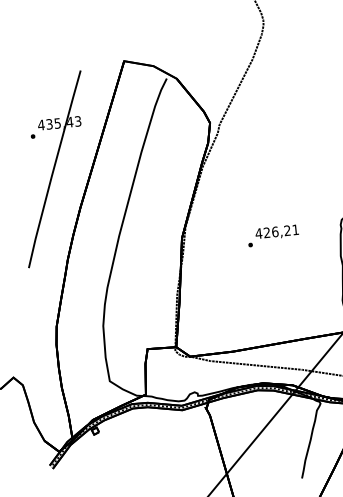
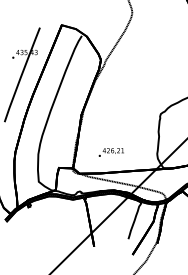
text: (271, 236) -> (110, 152), moved

